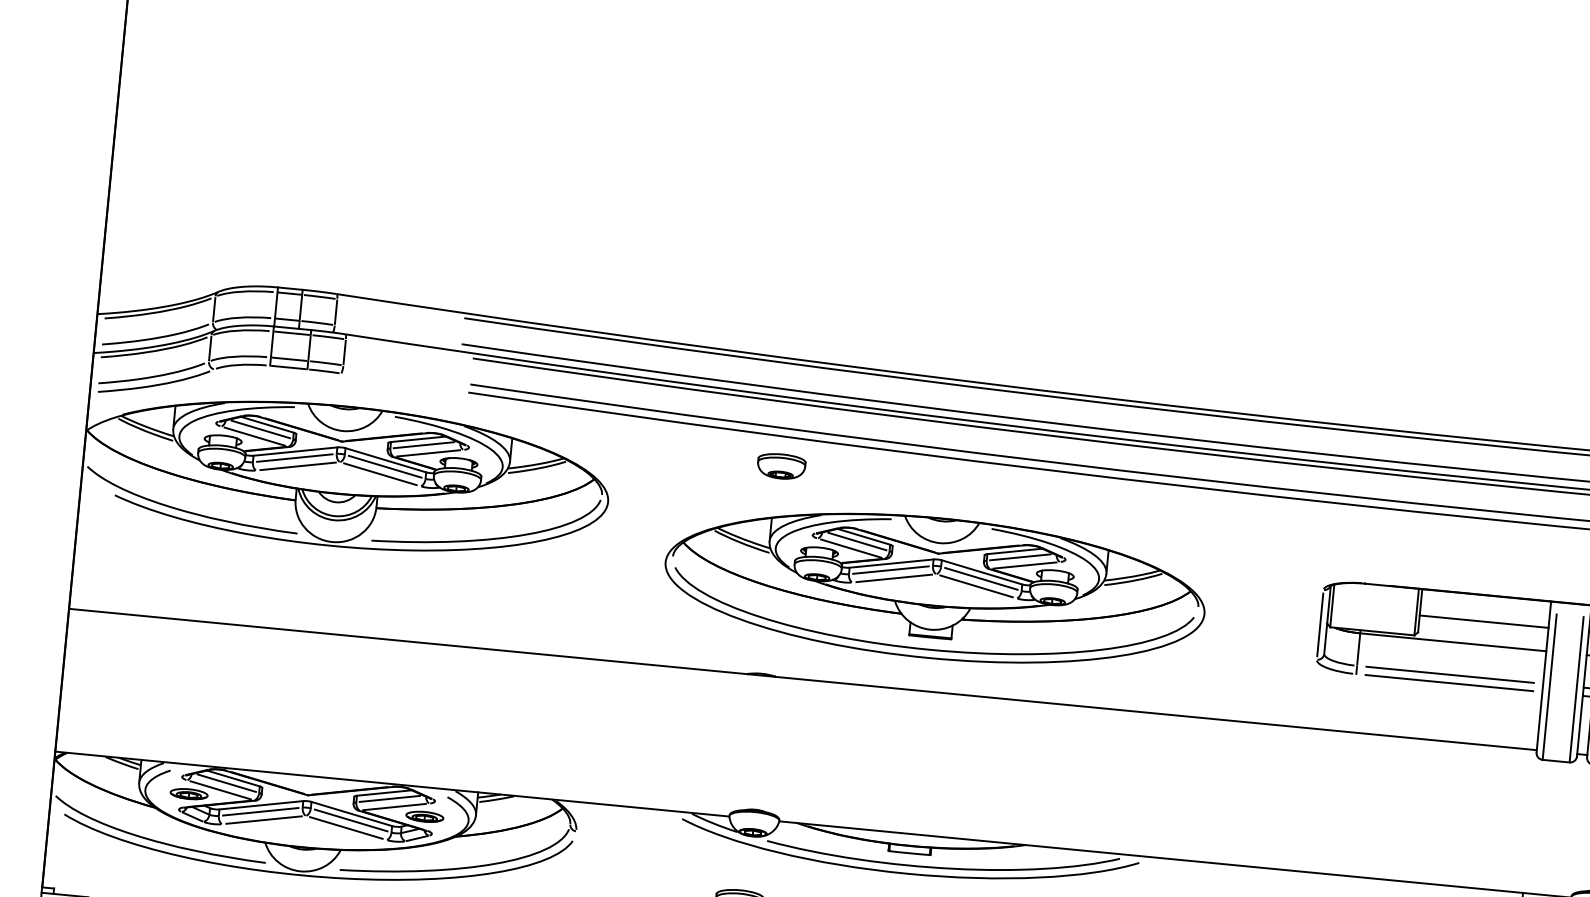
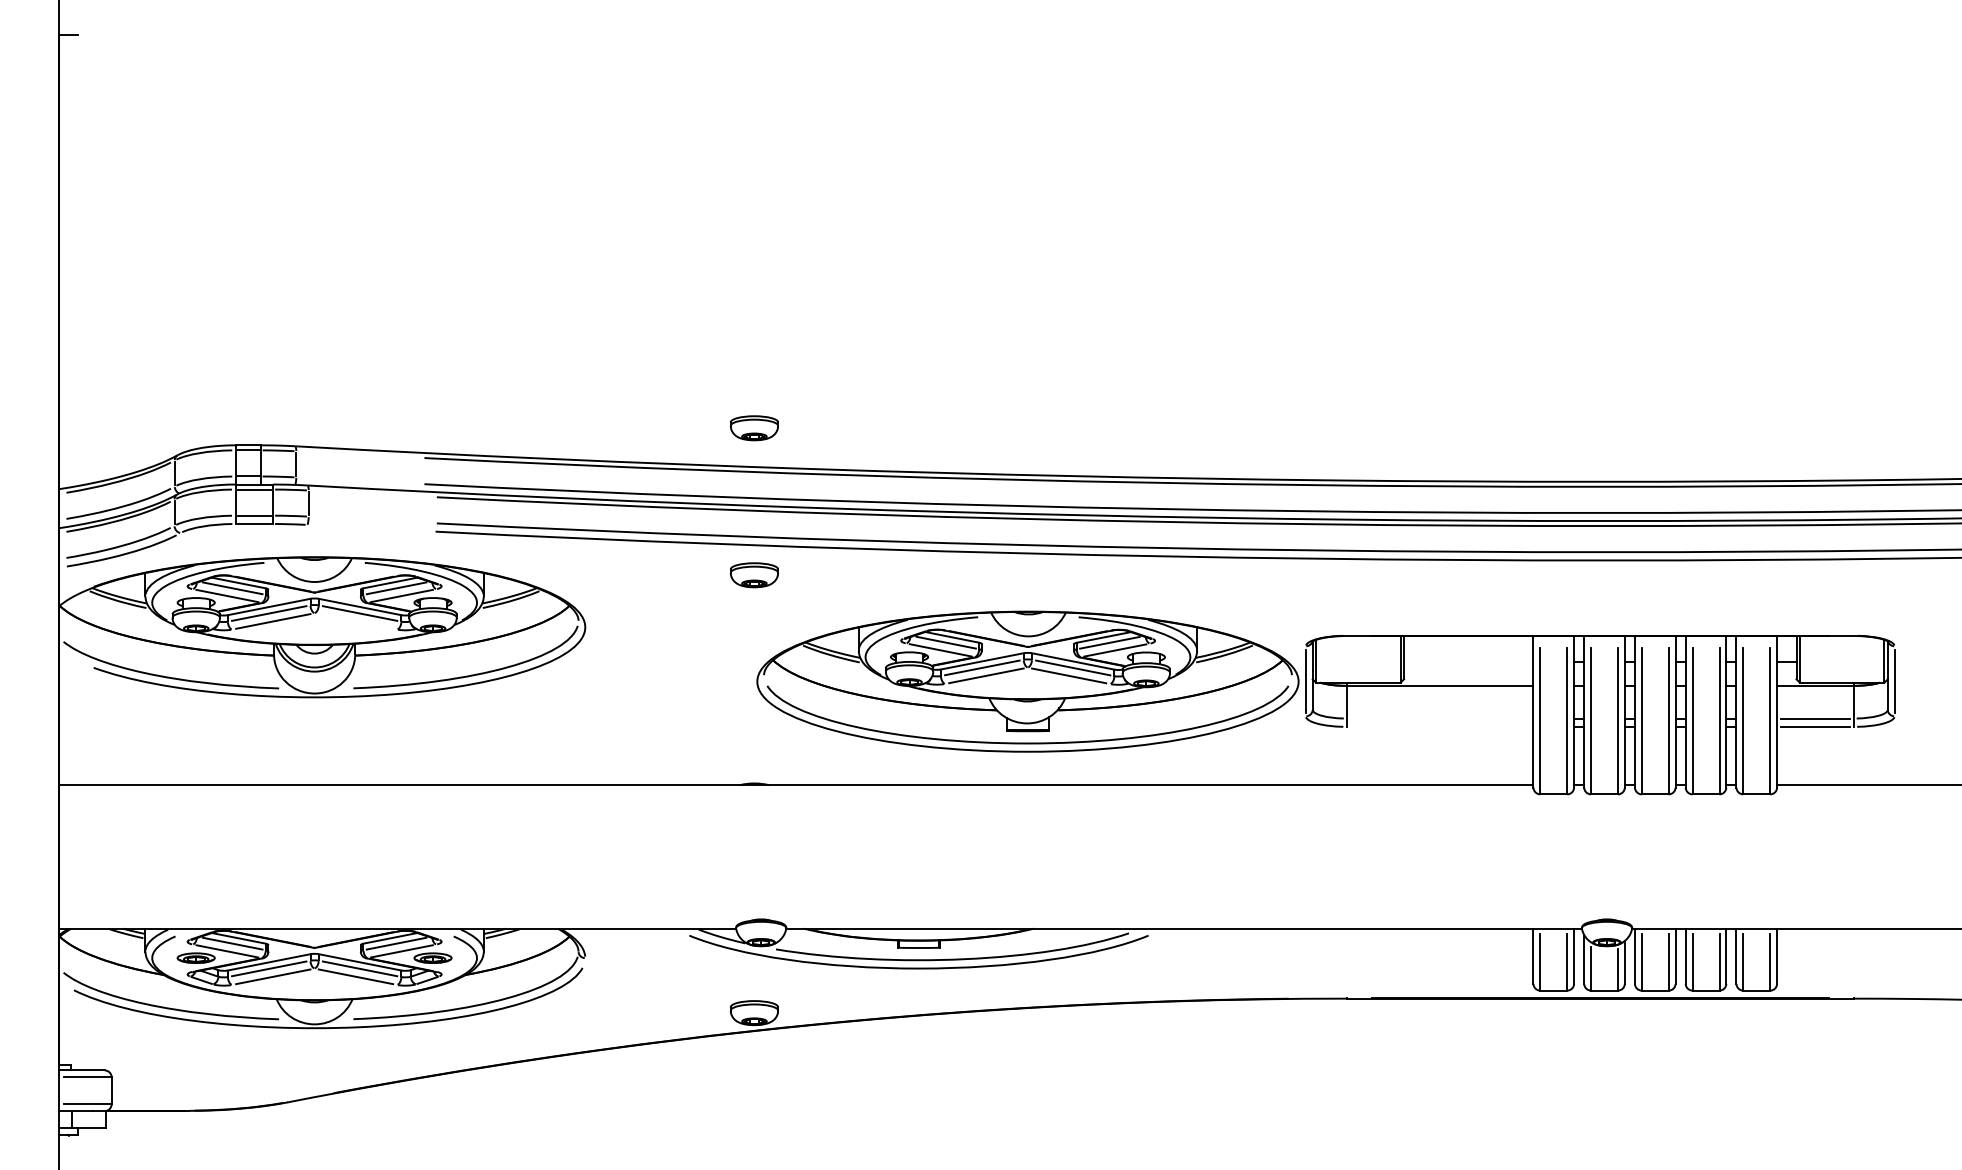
part: (794, 320) -> (753, 428), added
line: (379, 474) -> (355, 621), removed
part: (934, 587) -> (1027, 681), moved
line: (1483, 621) -> (1468, 662), removed
part: (1449, 678) -> (1439, 722), removed

